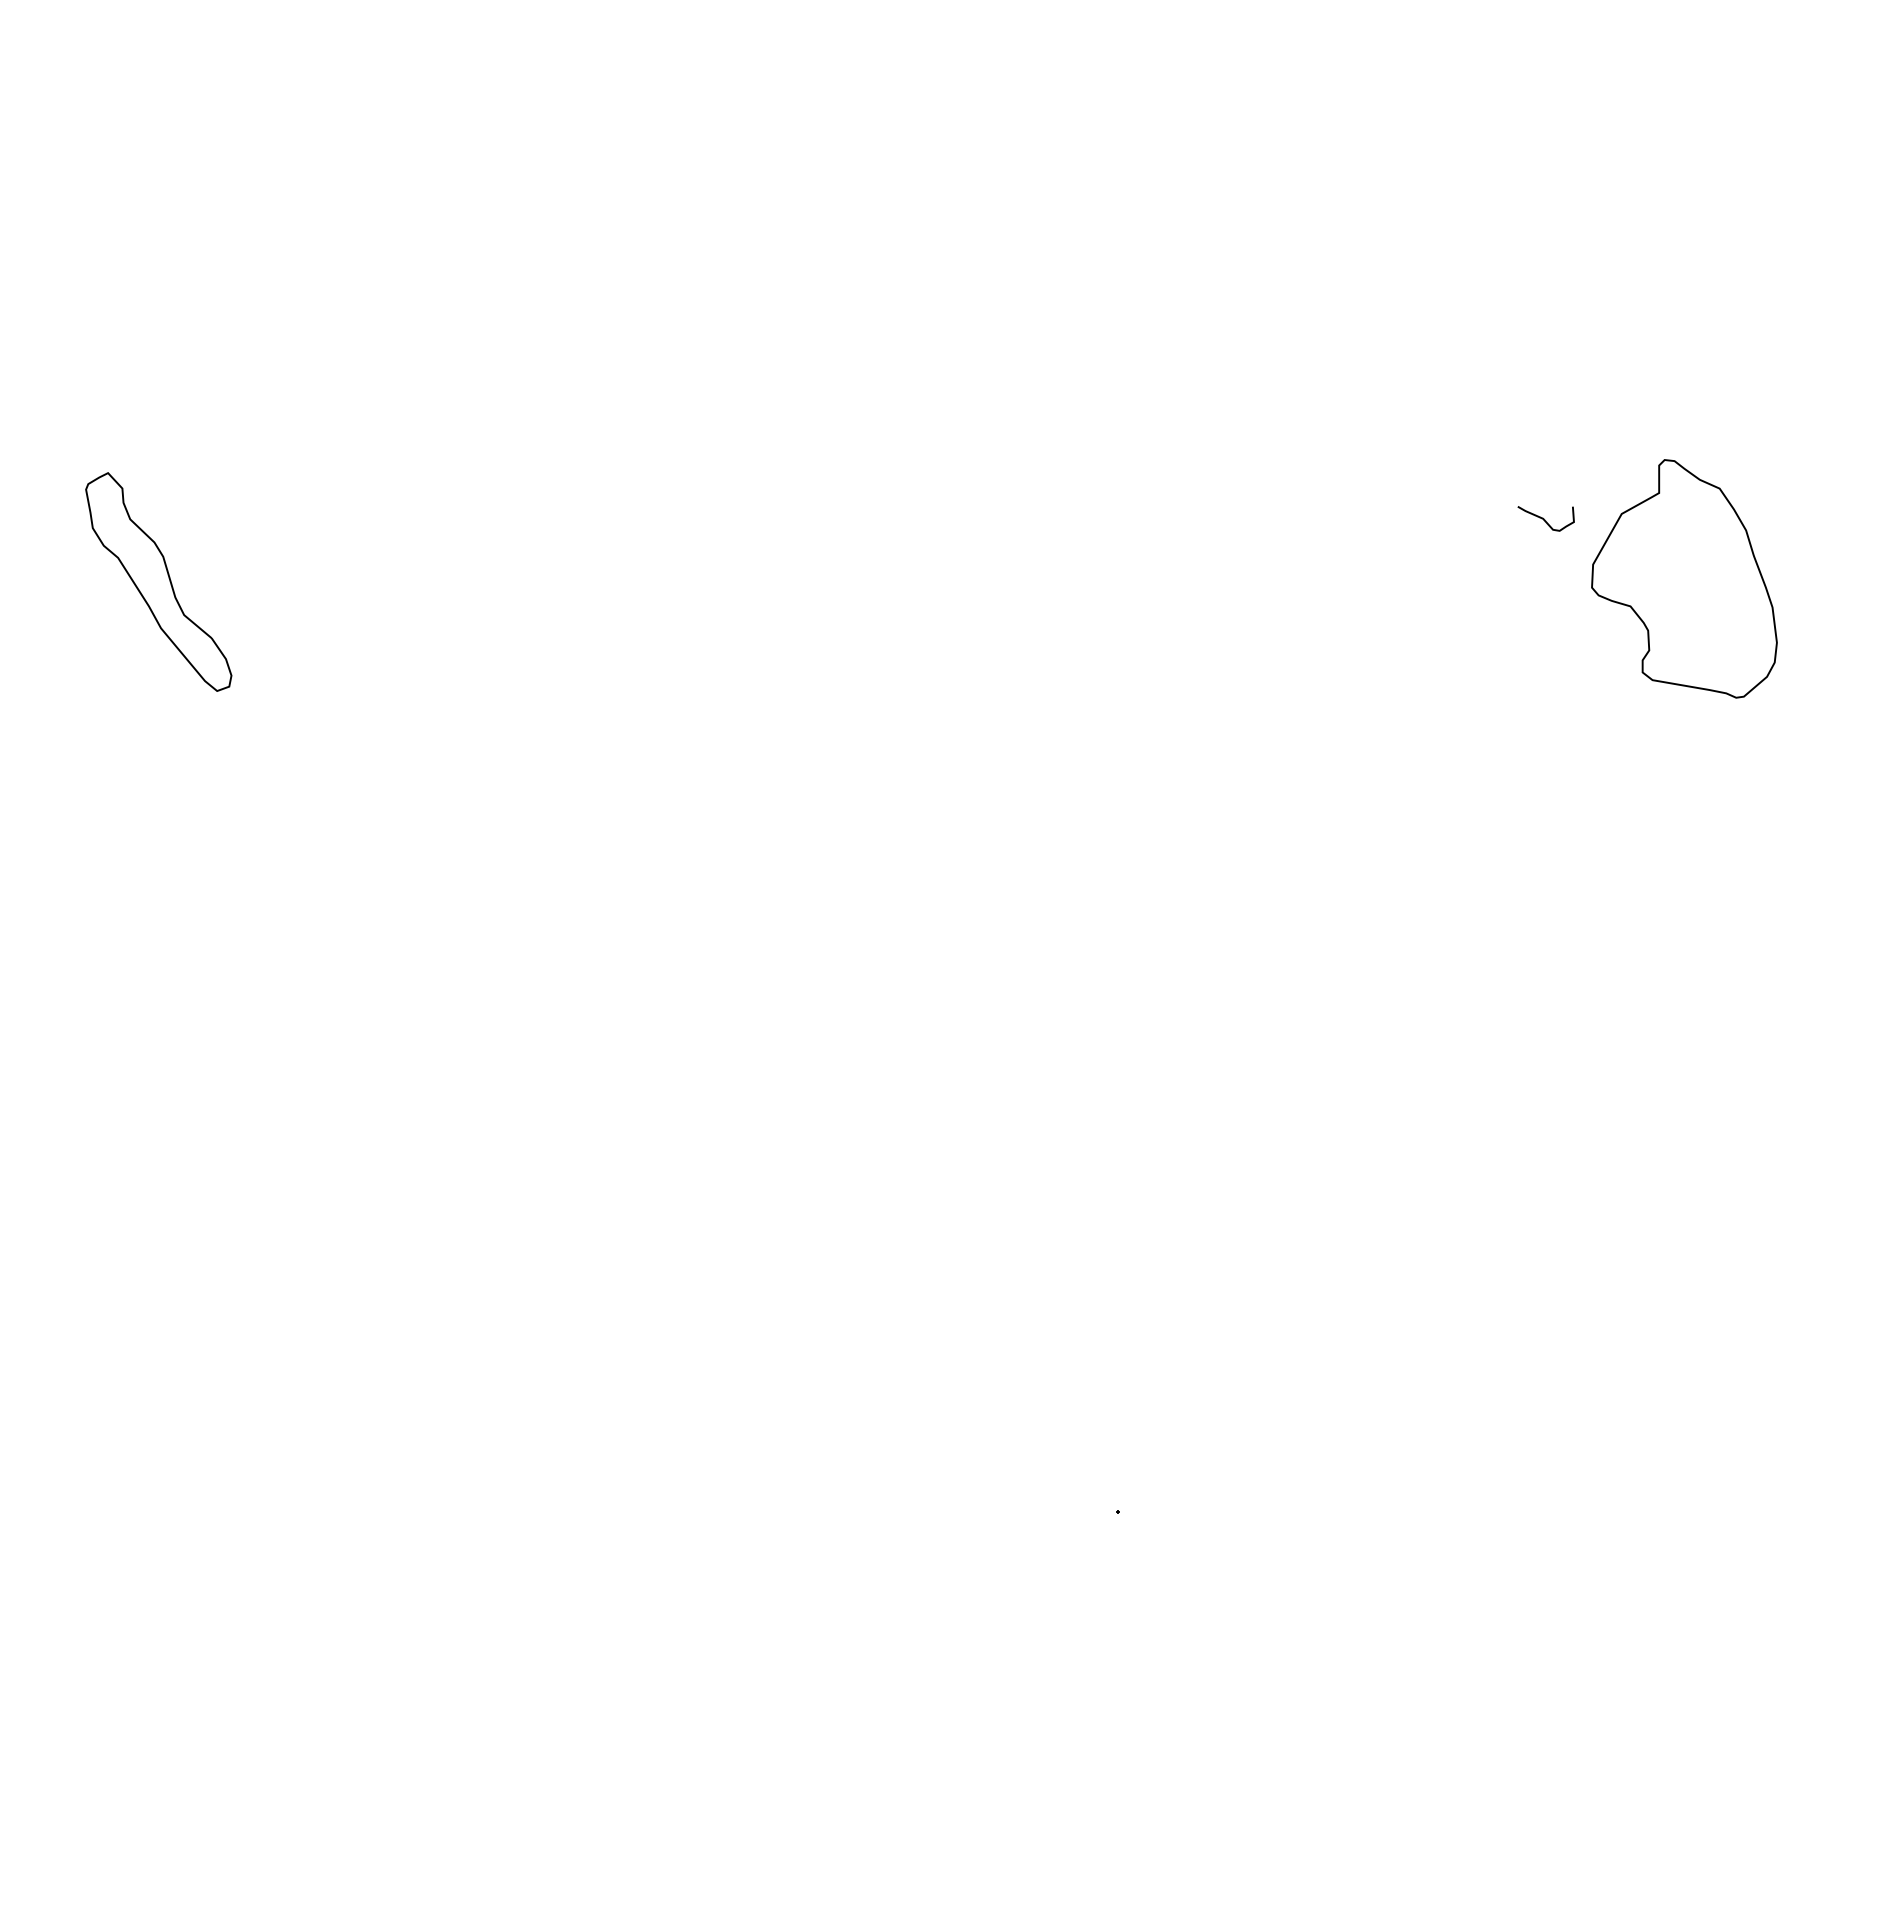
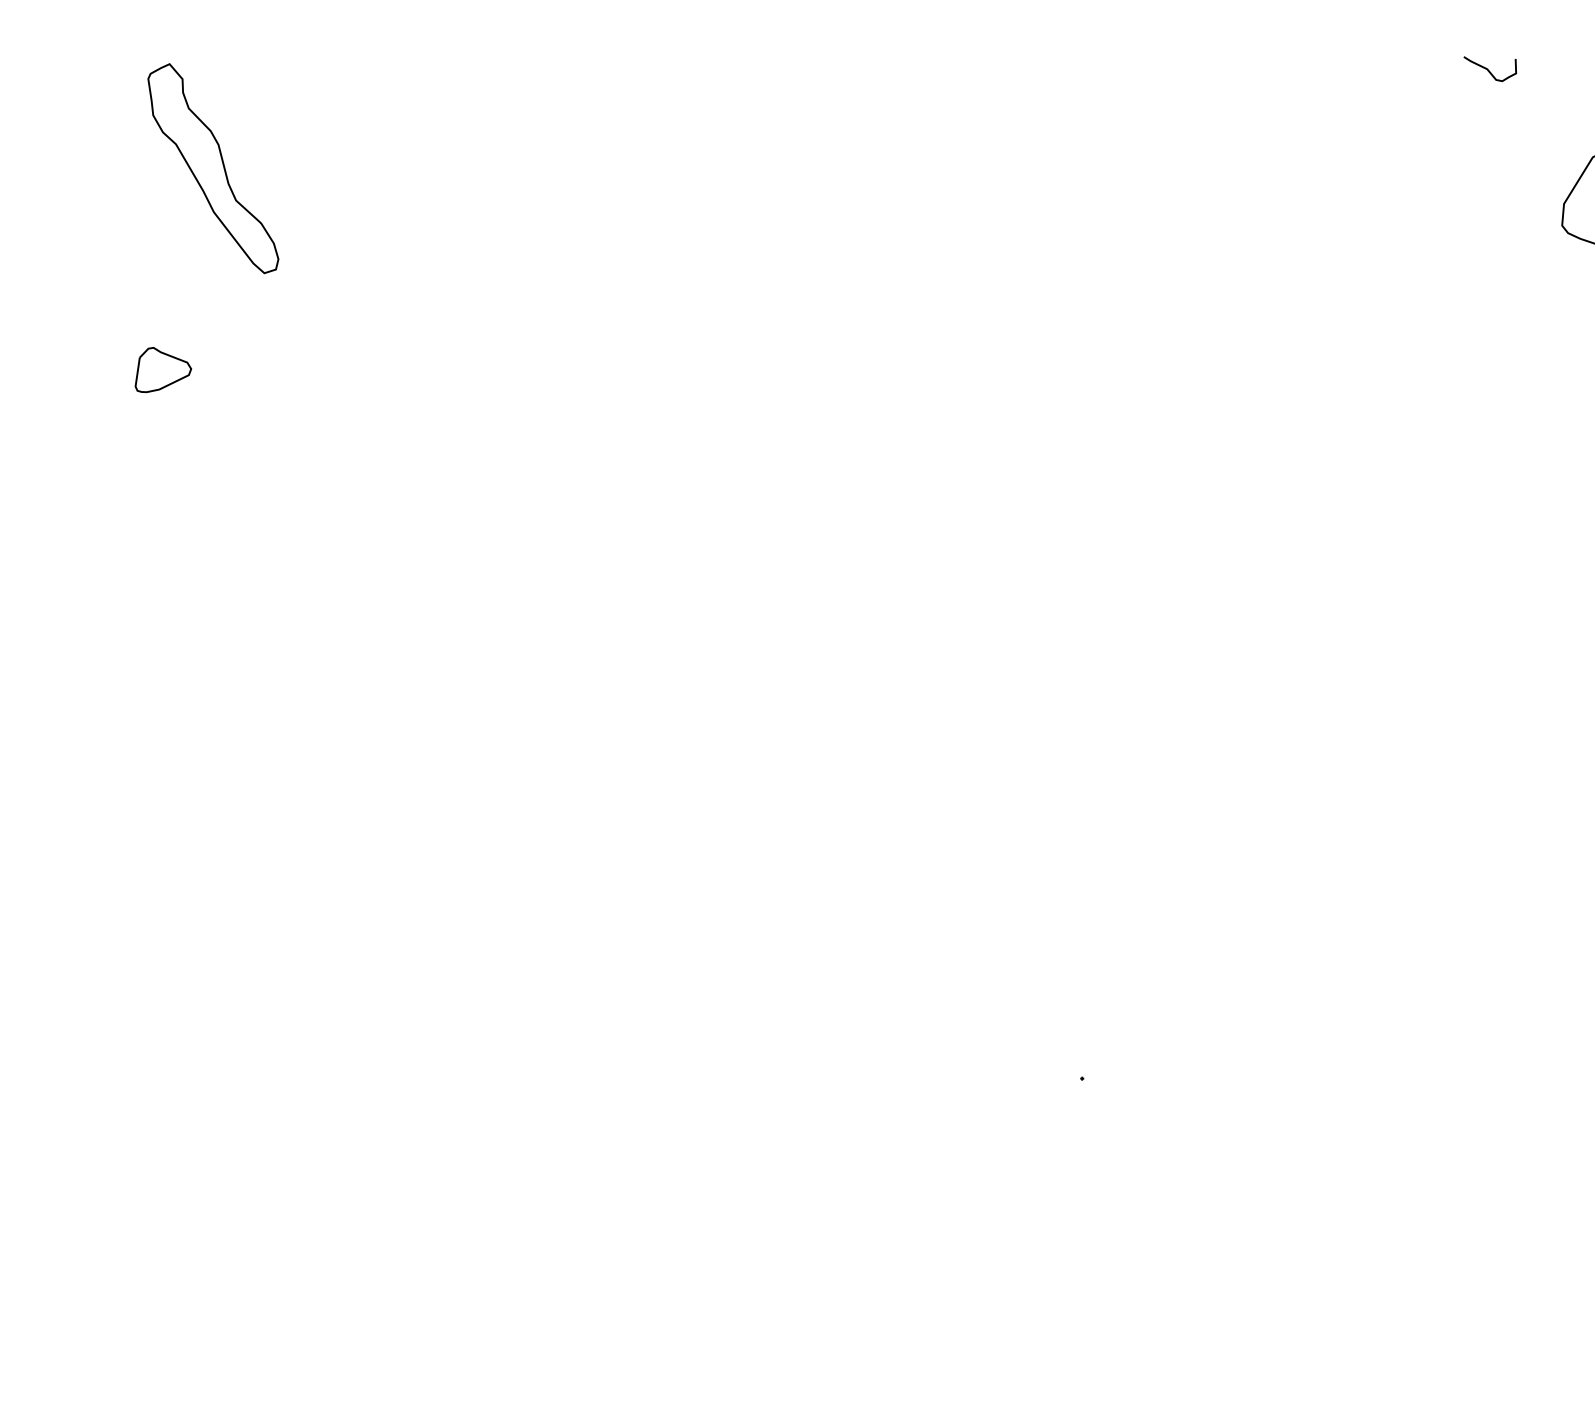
curve: (1544, 518) -> (1488, 69), moved
part: (114, 797) -> (163, 369), added

